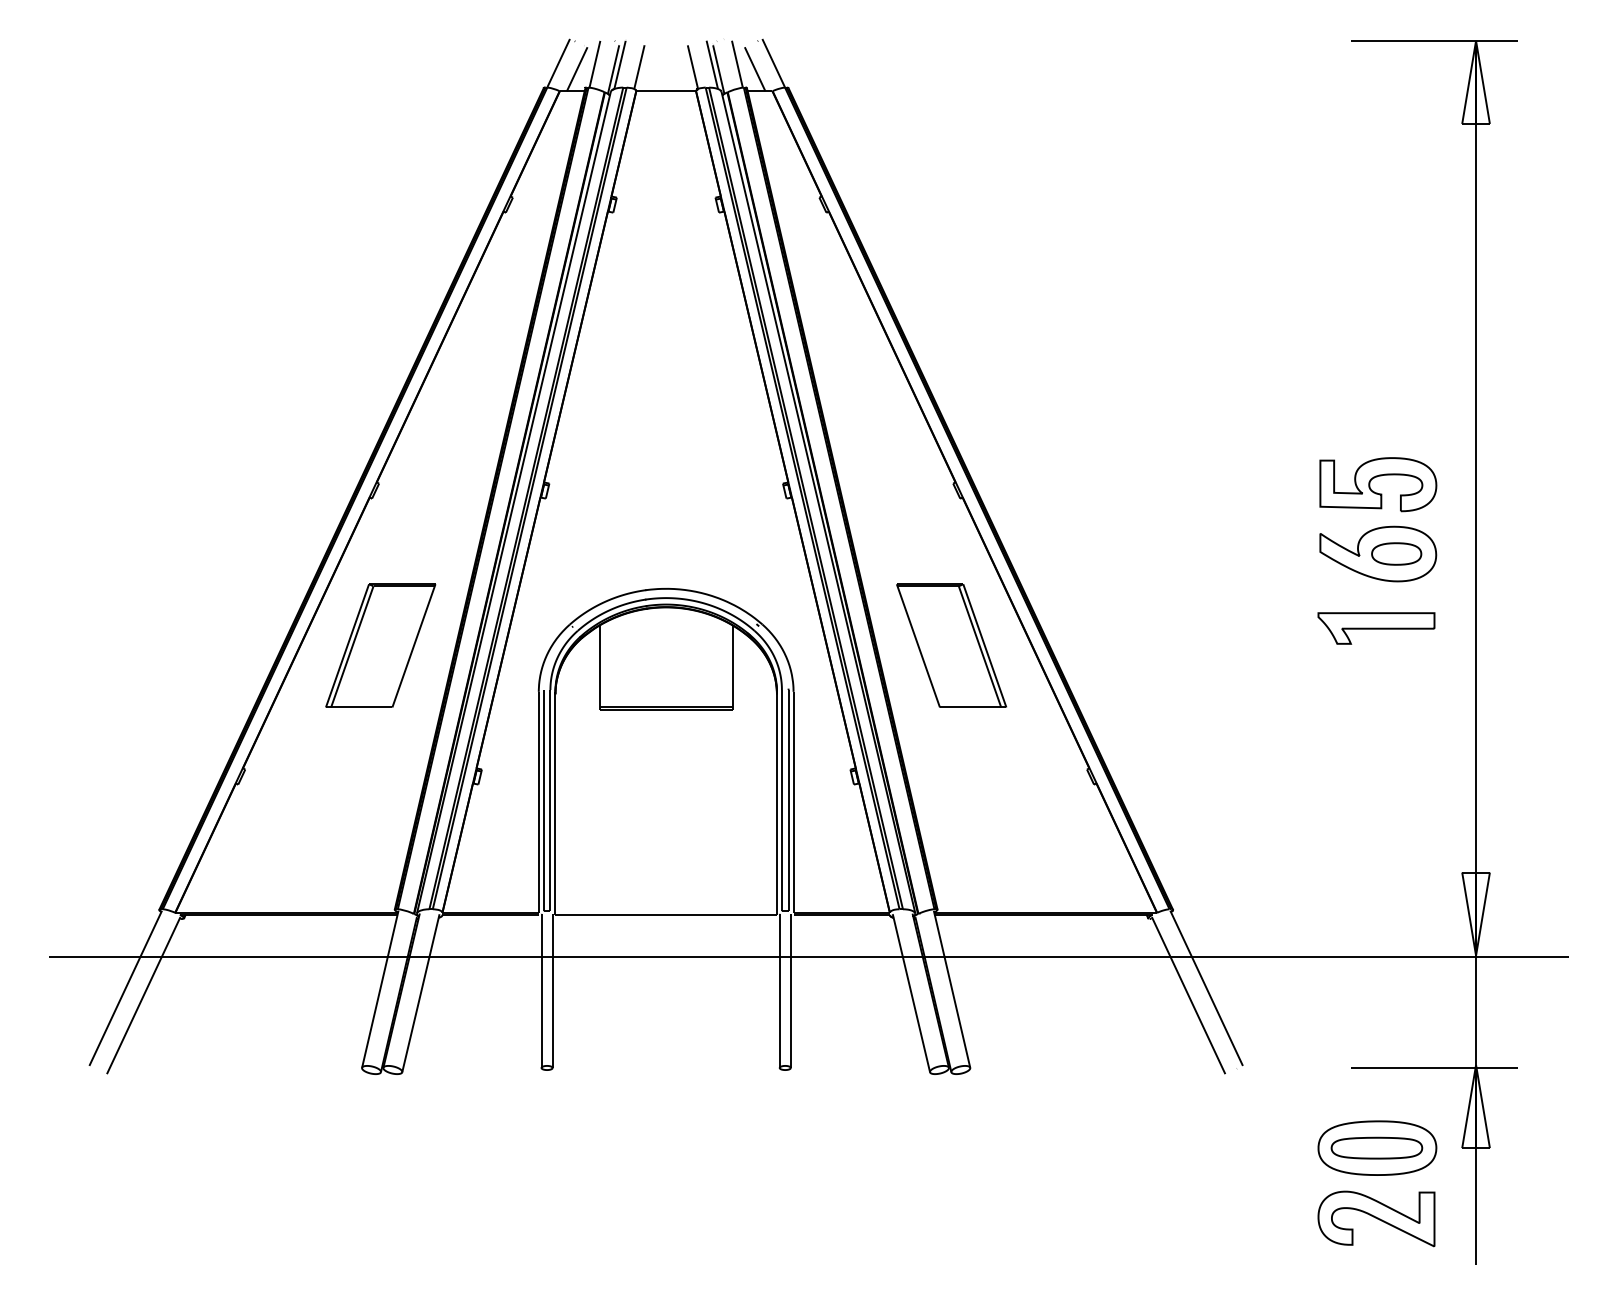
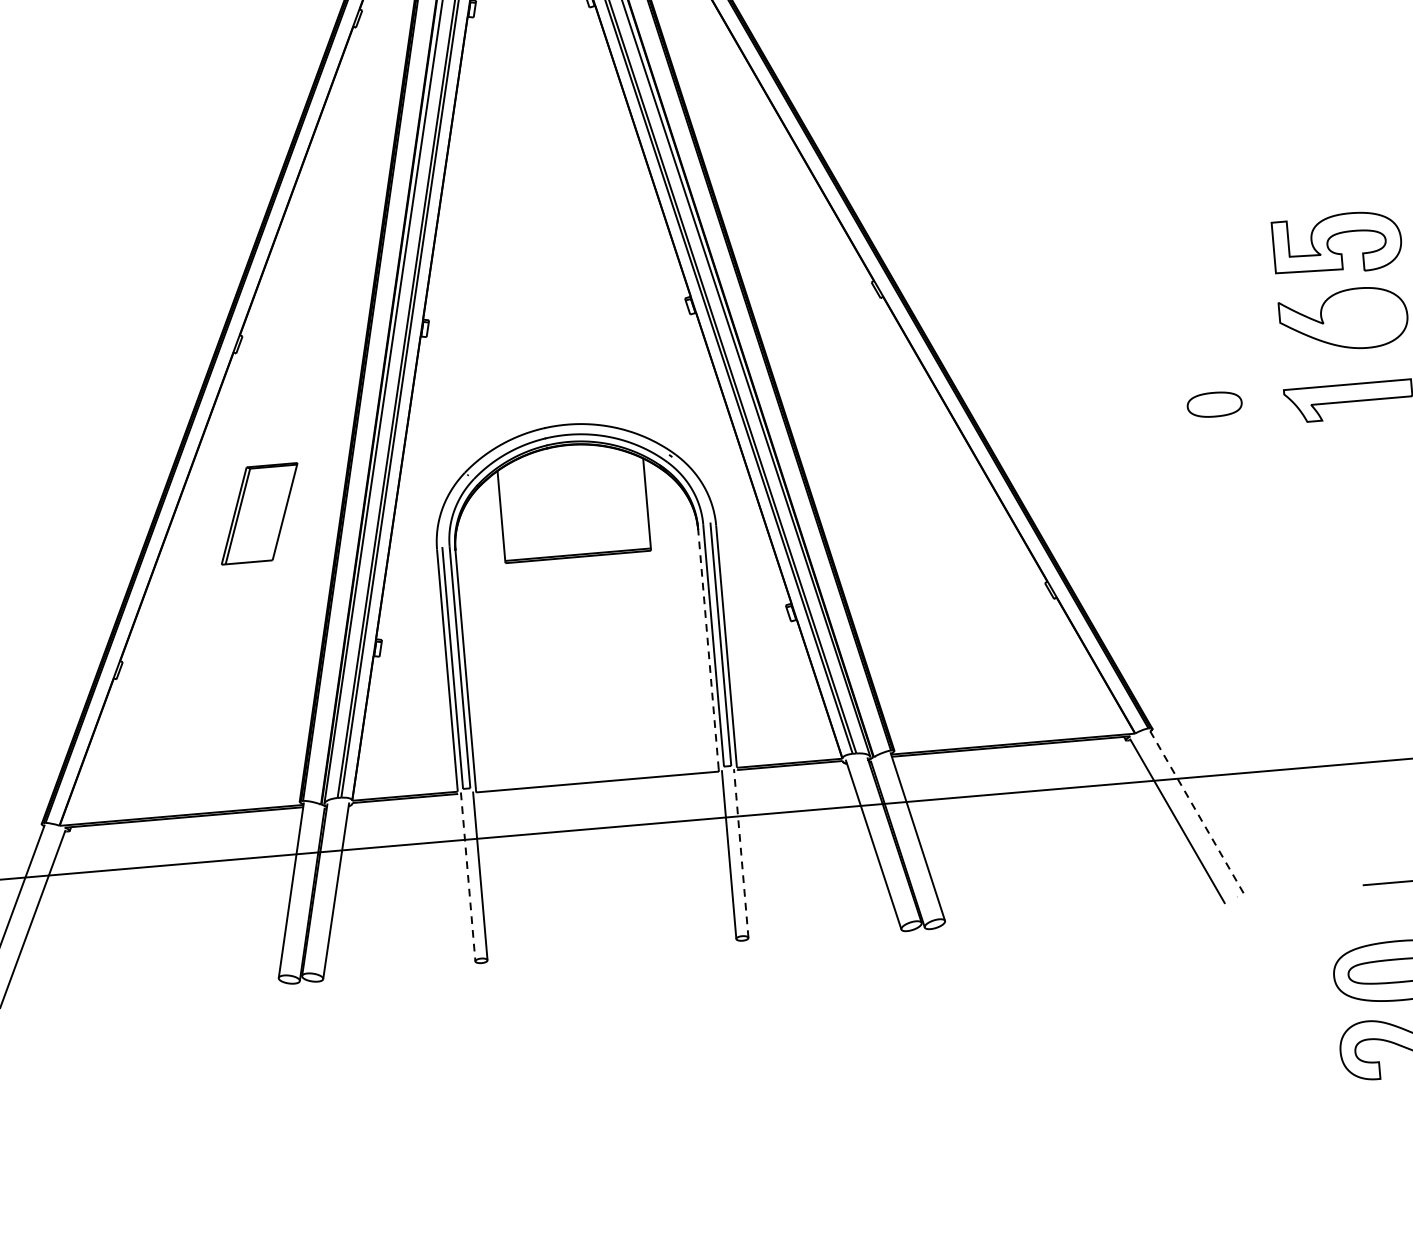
part: (1396, 553) -> (1214, 404), moved
part: (380, 645) -> (259, 513), size x0.7
part: (951, 645) -> (884, 459), removed
line: (776, 801) -> (707, 647), solid -> dashed
line: (1206, 988) -> (1196, 811), solid -> dashed
line: (790, 990) -> (740, 853), solid -> dashed
line: (541, 991) -> (468, 877), solid -> dashed

